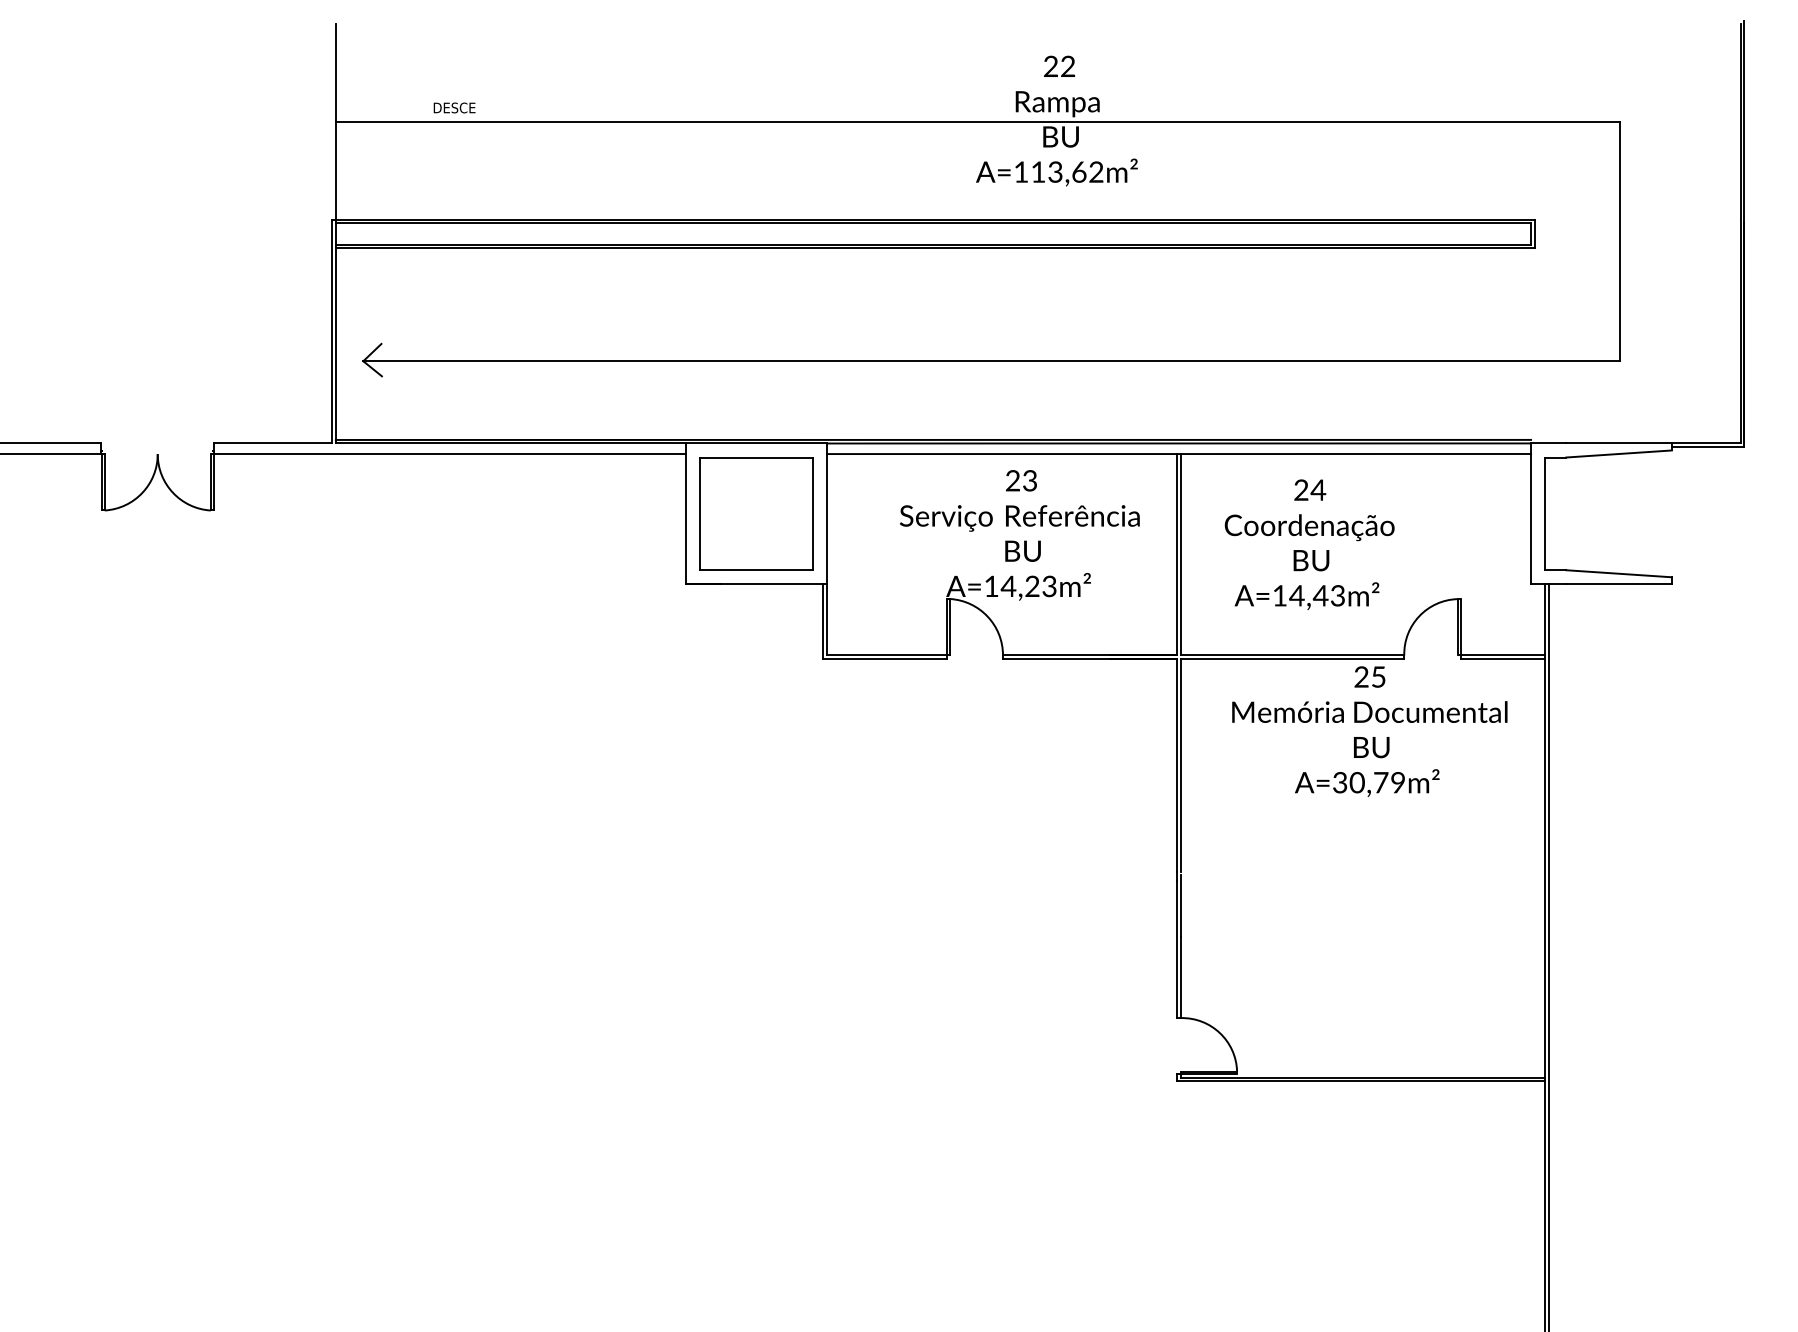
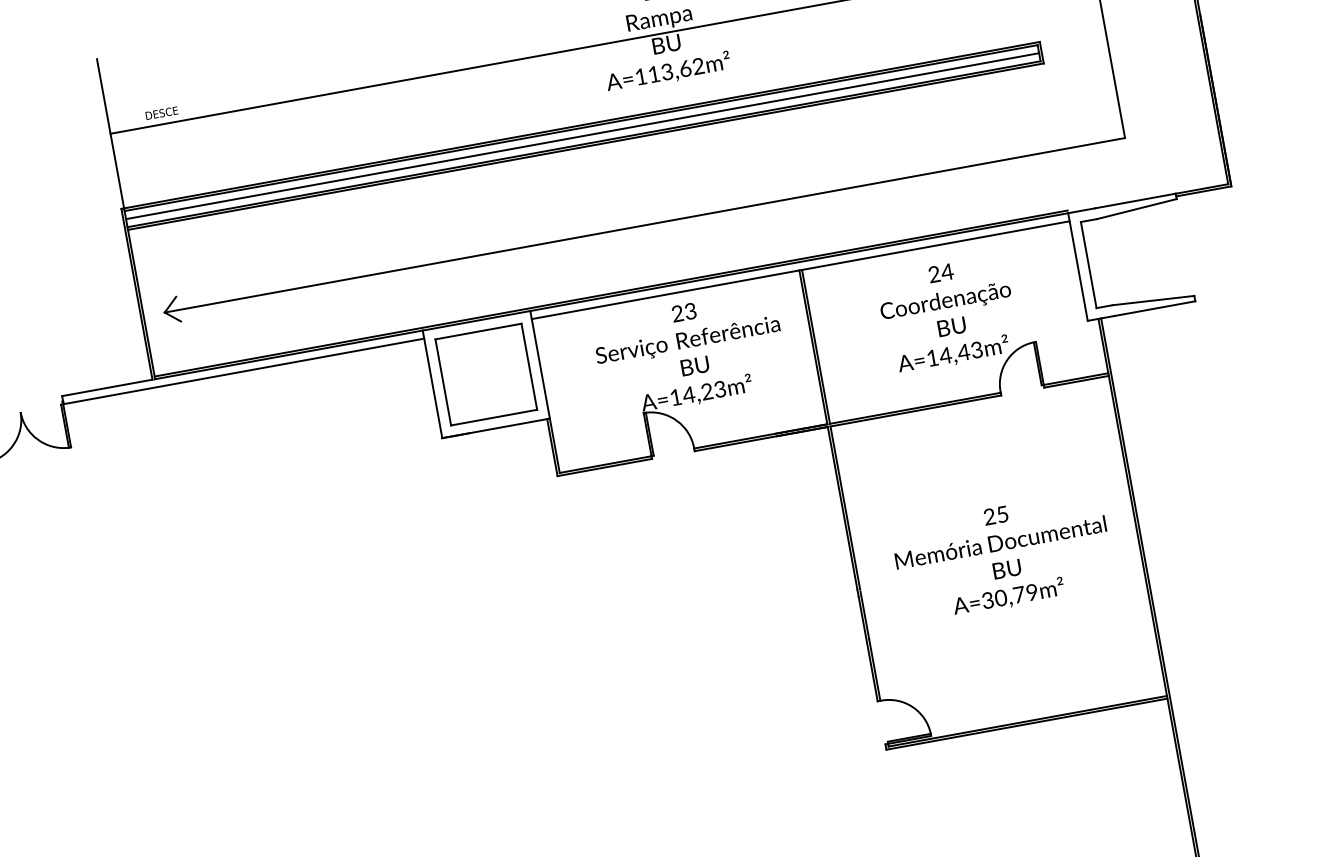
text: (454, 107) -> (161, 112), moved
line: (933, 233) -> (582, 135), added
text: (1309, 544) -> (948, 314), moved
text: (1369, 731) -> (1003, 557), moved

